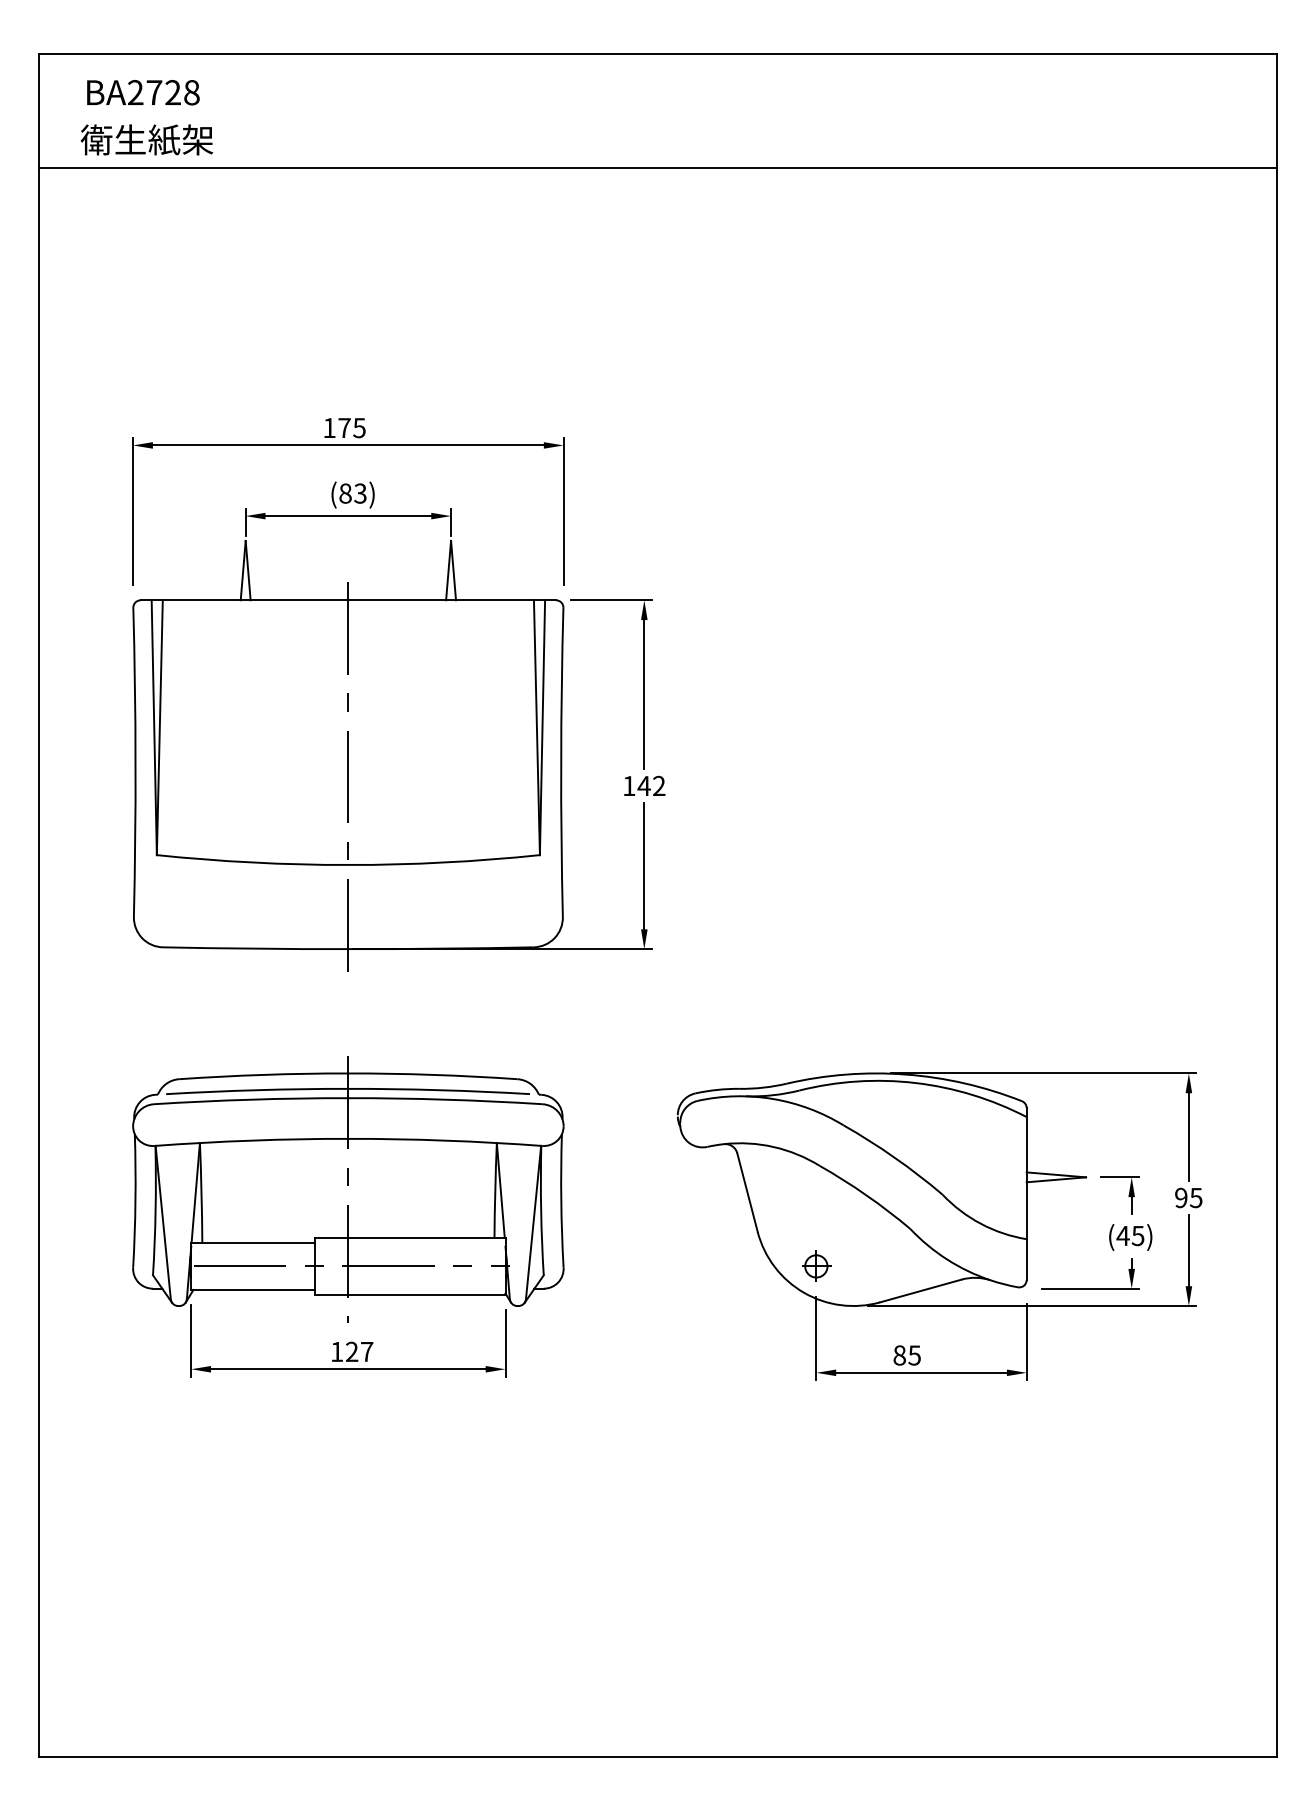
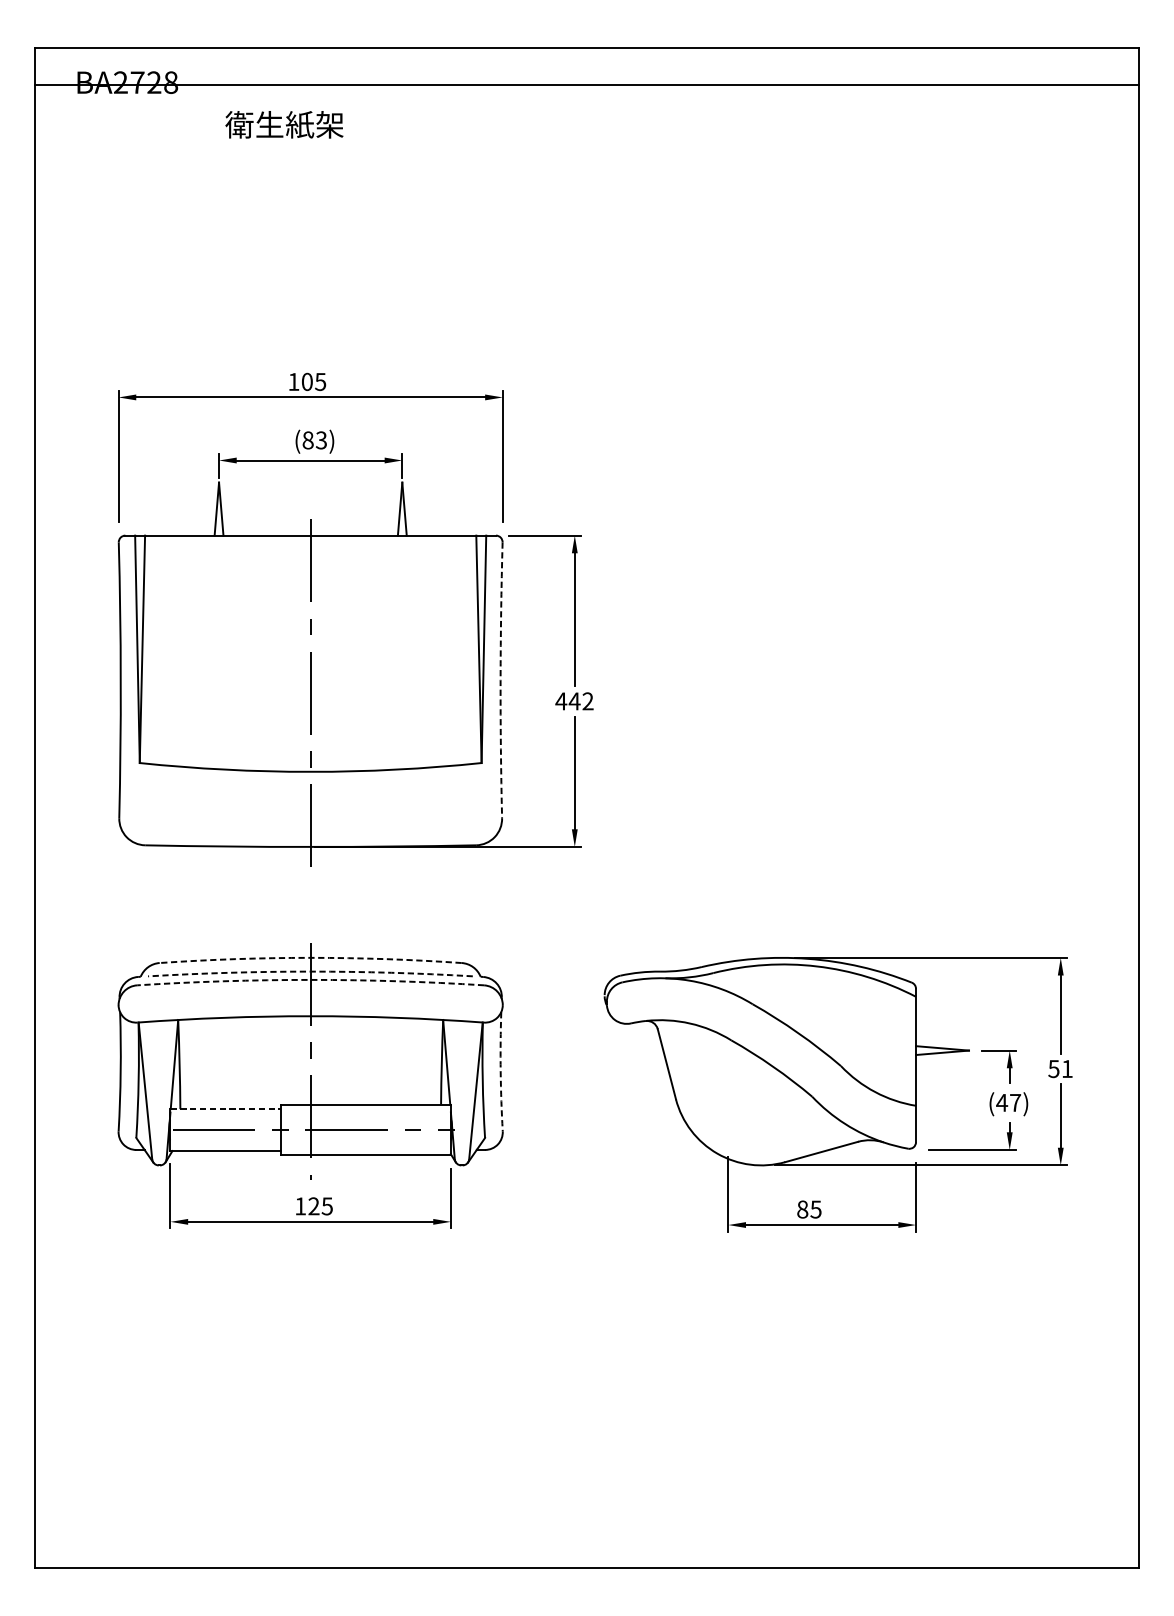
text: (146, 139) -> (284, 124), moved
line: (657, 168) -> (586, 85), moved
text: (344, 427) -> (307, 381), 175 -> 105
arc: (561, 762) -> (500, 680), solid -> dashed
text: (628, 785) -> (560, 700), 142 -> 442
arc: (348, 1073) -> (310, 957), solid -> dashed
arc: (348, 1088) -> (310, 971), solid -> dashed
arc: (348, 1098) -> (310, 980), solid -> dashed
text: (1188, 1197) -> (1060, 1068), 95 -> 51
arc: (561, 1201) -> (500, 1072), solid -> dashed
text: (1137, 1236) -> (1014, 1103), (45) -> (47)
line: (253, 1242) -> (226, 1108), solid -> dashed
part: (816, 1265) -> (728, 1129), removed
text: (366, 1352) -> (326, 1206), 127 -> 125

